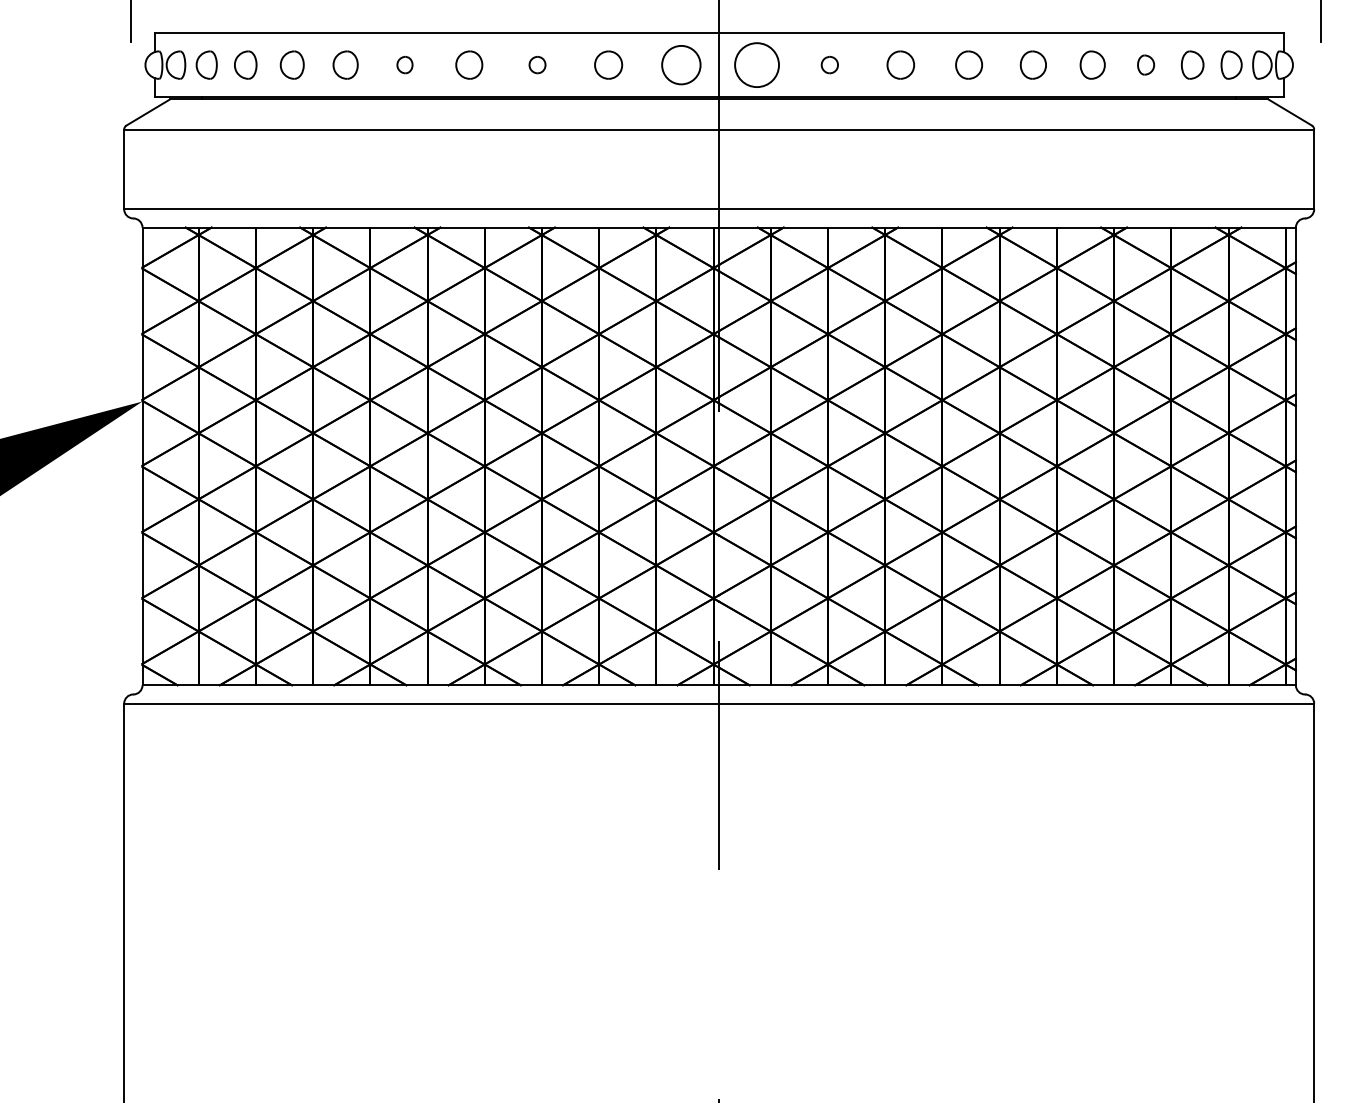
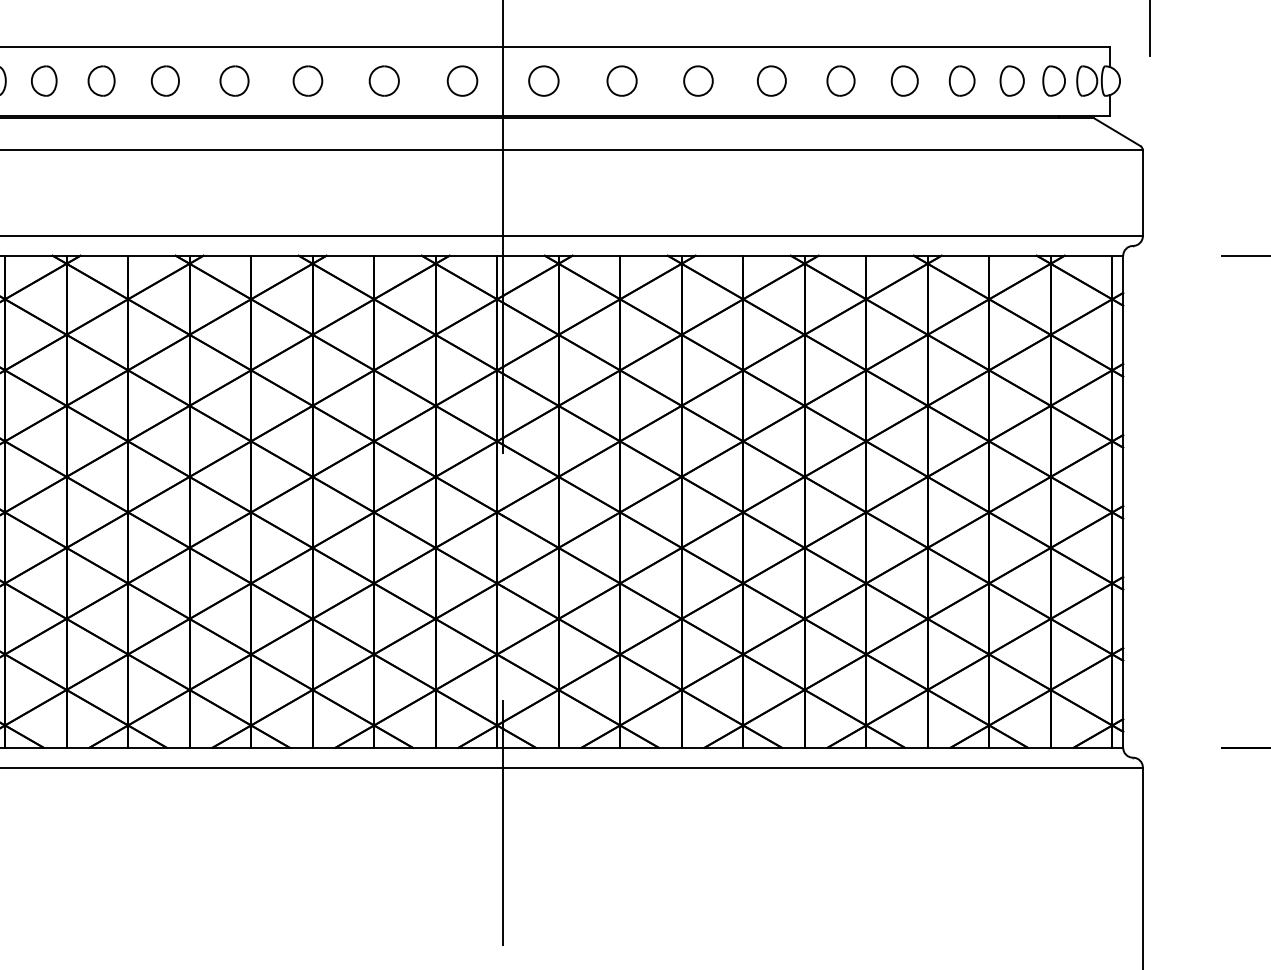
part: (404, 64) -> (164, 80), size x1.67
part: (537, 64) -> (307, 80), size x1.67
circle: (681, 64) -> (462, 80), size x0.71
circle: (756, 64) -> (543, 80), size x0.62
part: (829, 64) -> (621, 80), size x1.67
part: (1145, 64) -> (961, 80), size x1.43

